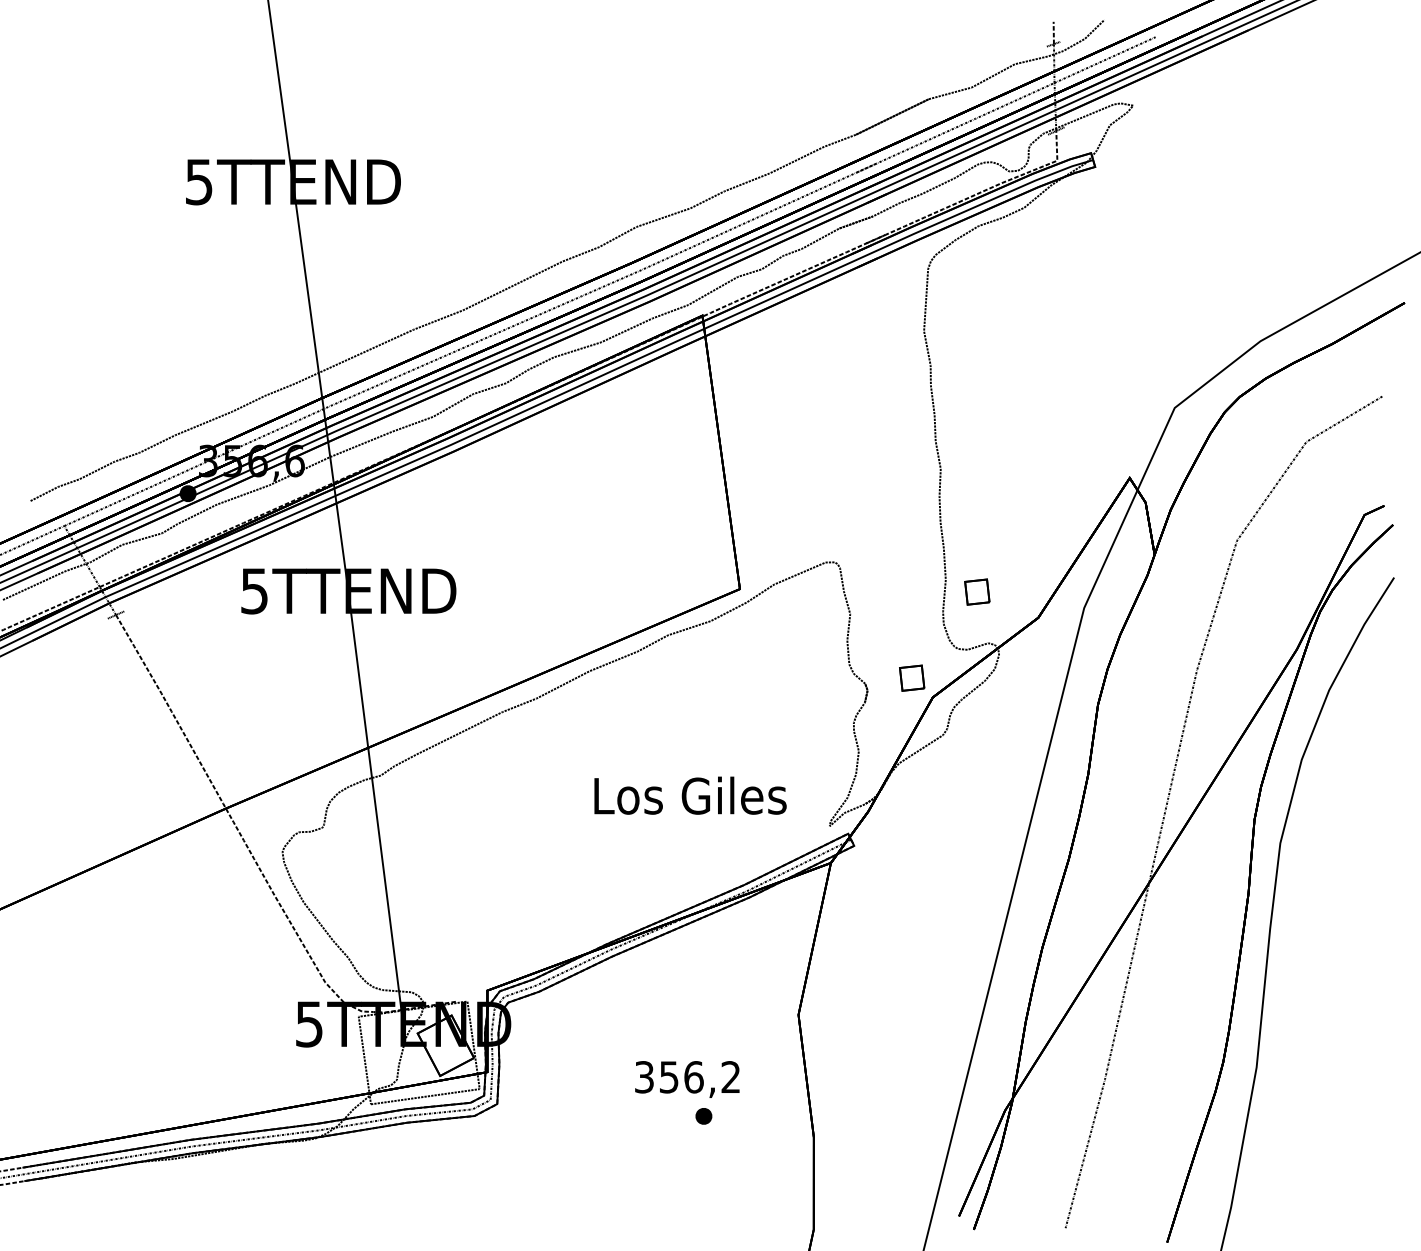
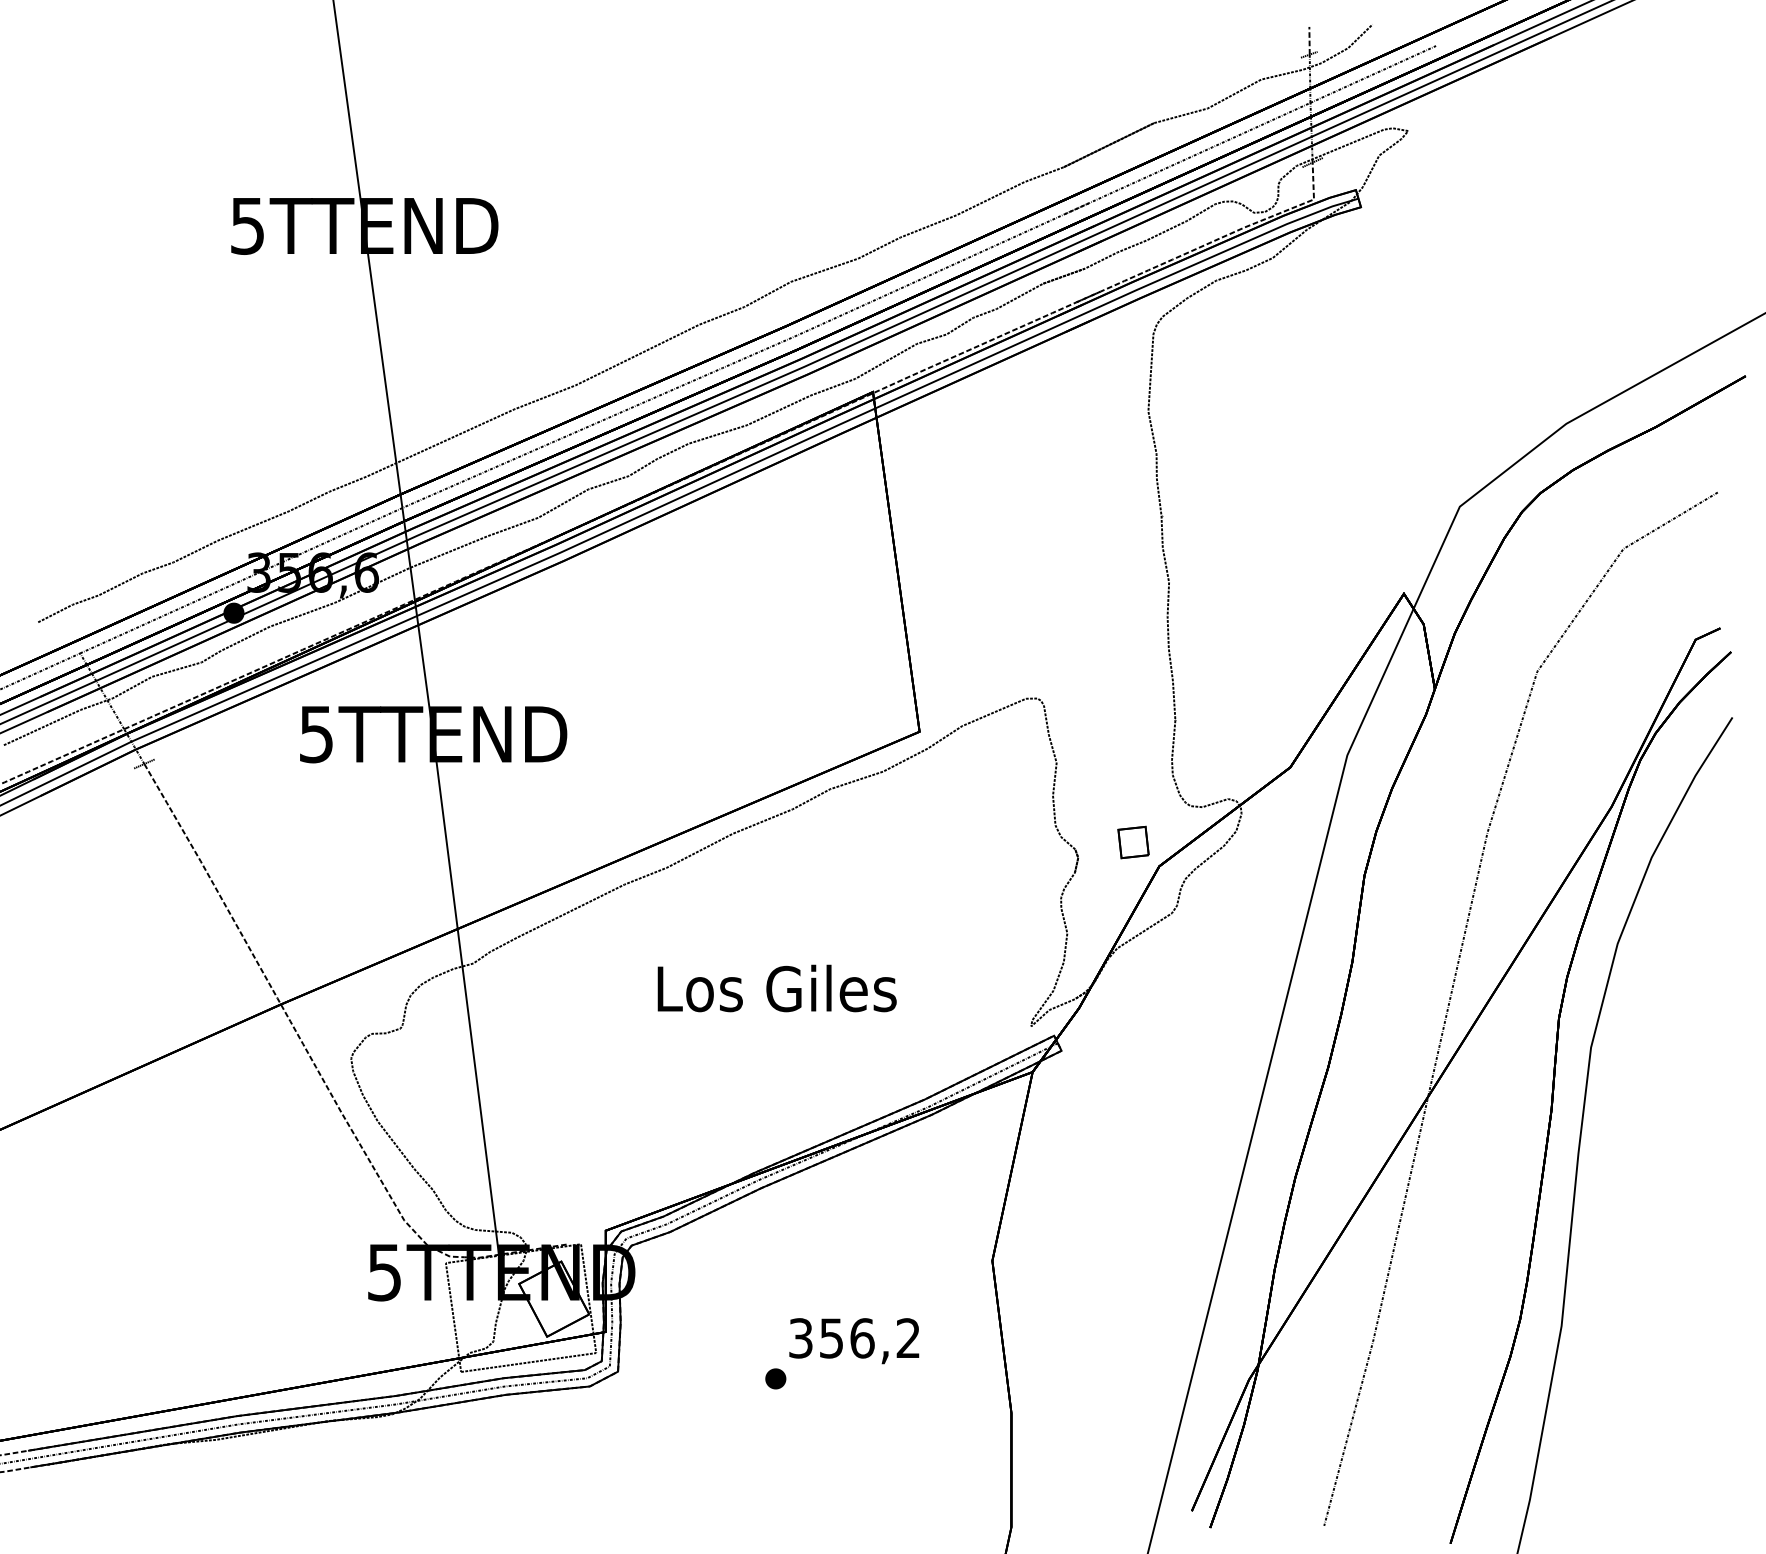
part: (977, 592) -> (1214, 735), removed
text: (689, 795) -> (776, 988), moved
part: (703, 1116) -> (775, 1378), moved

